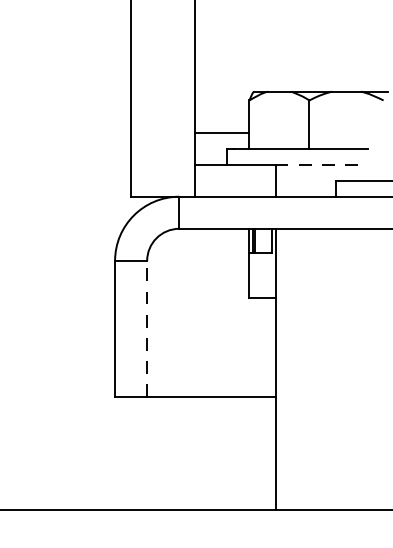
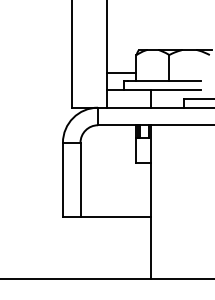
line: (322, 165) -> (176, 90), dashed -> solid
line: (147, 327) -> (80, 179), dashed -> solid

